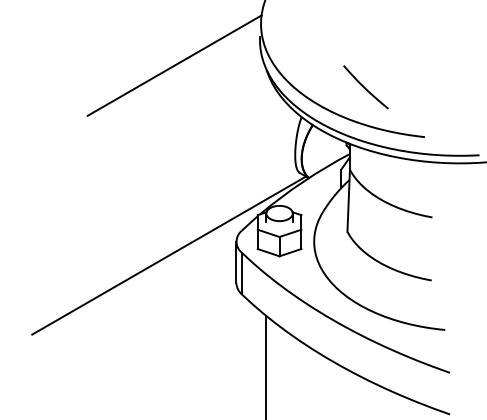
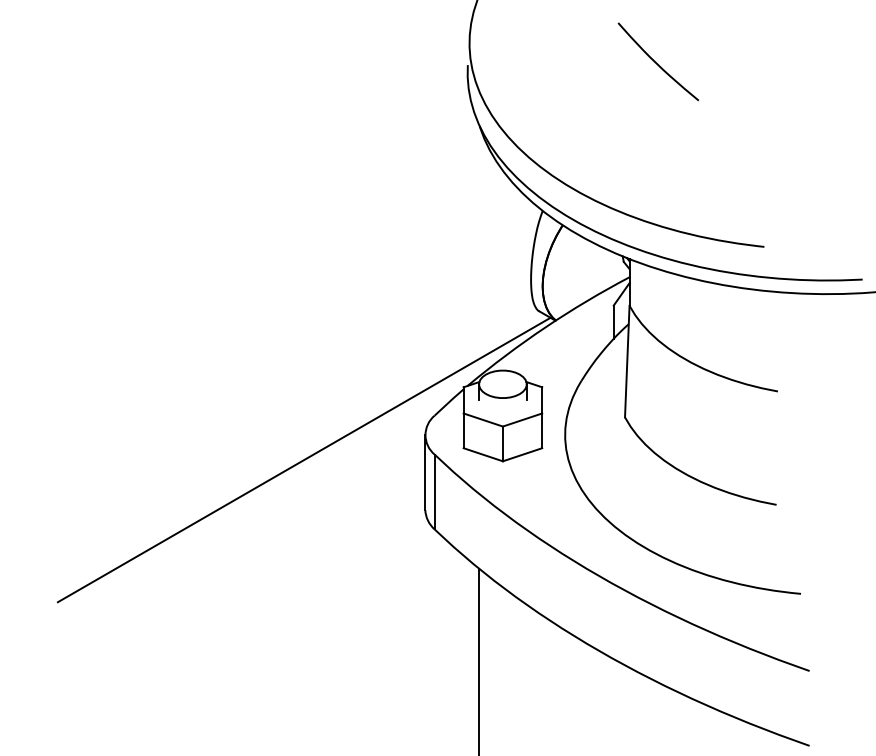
line: (174, 65) -> (313, 118), removed
curve: (365, 87) -> (657, 62), moved

